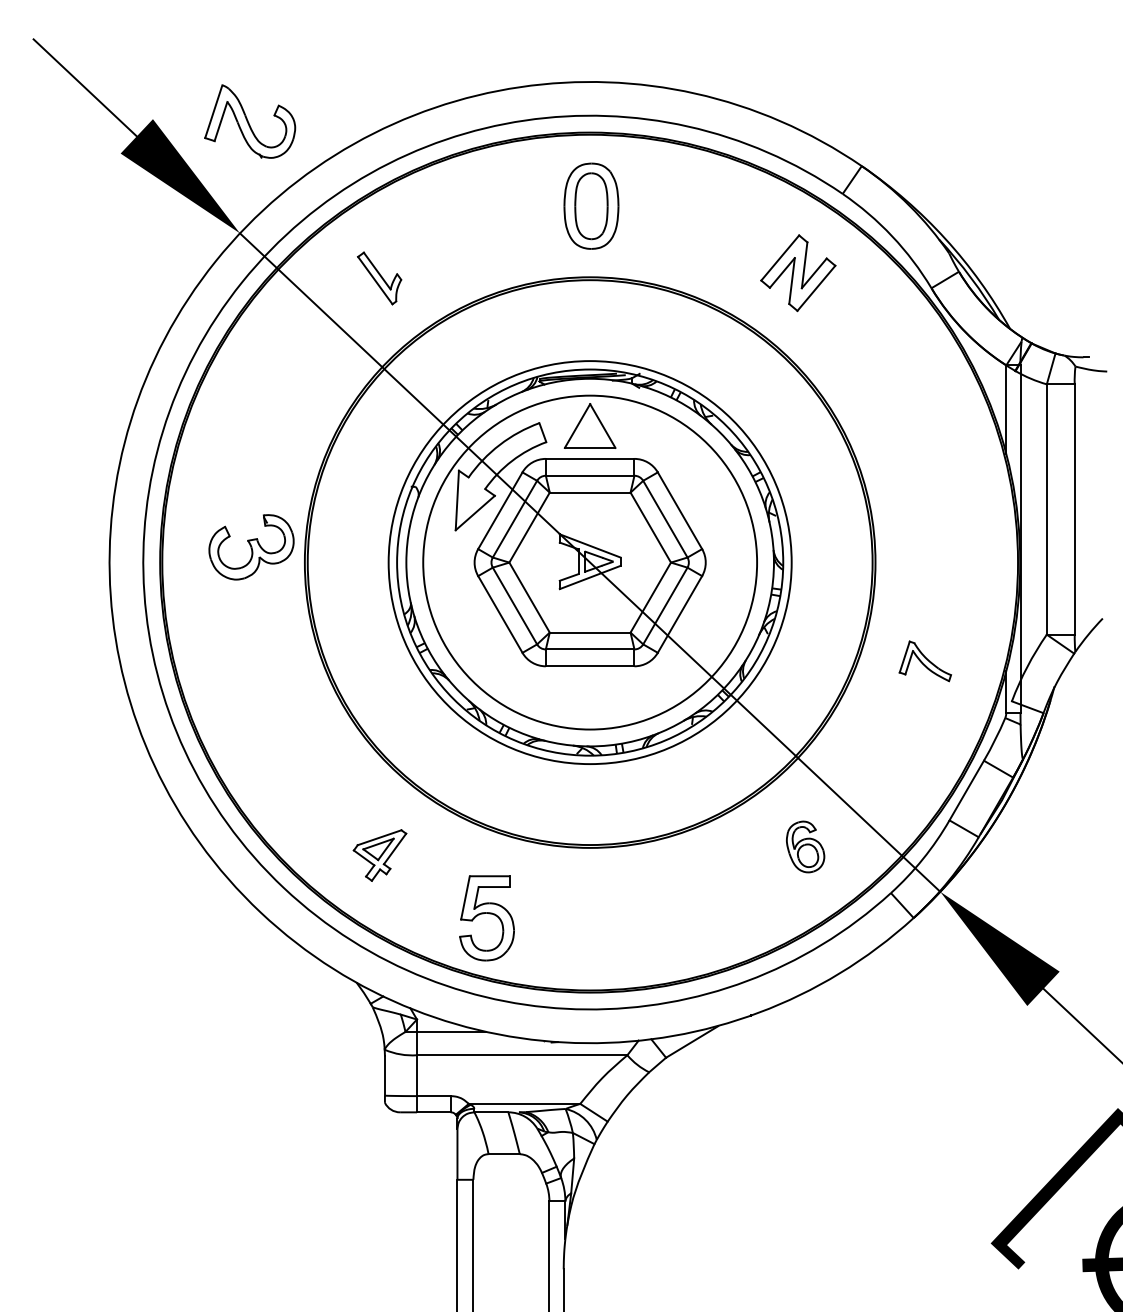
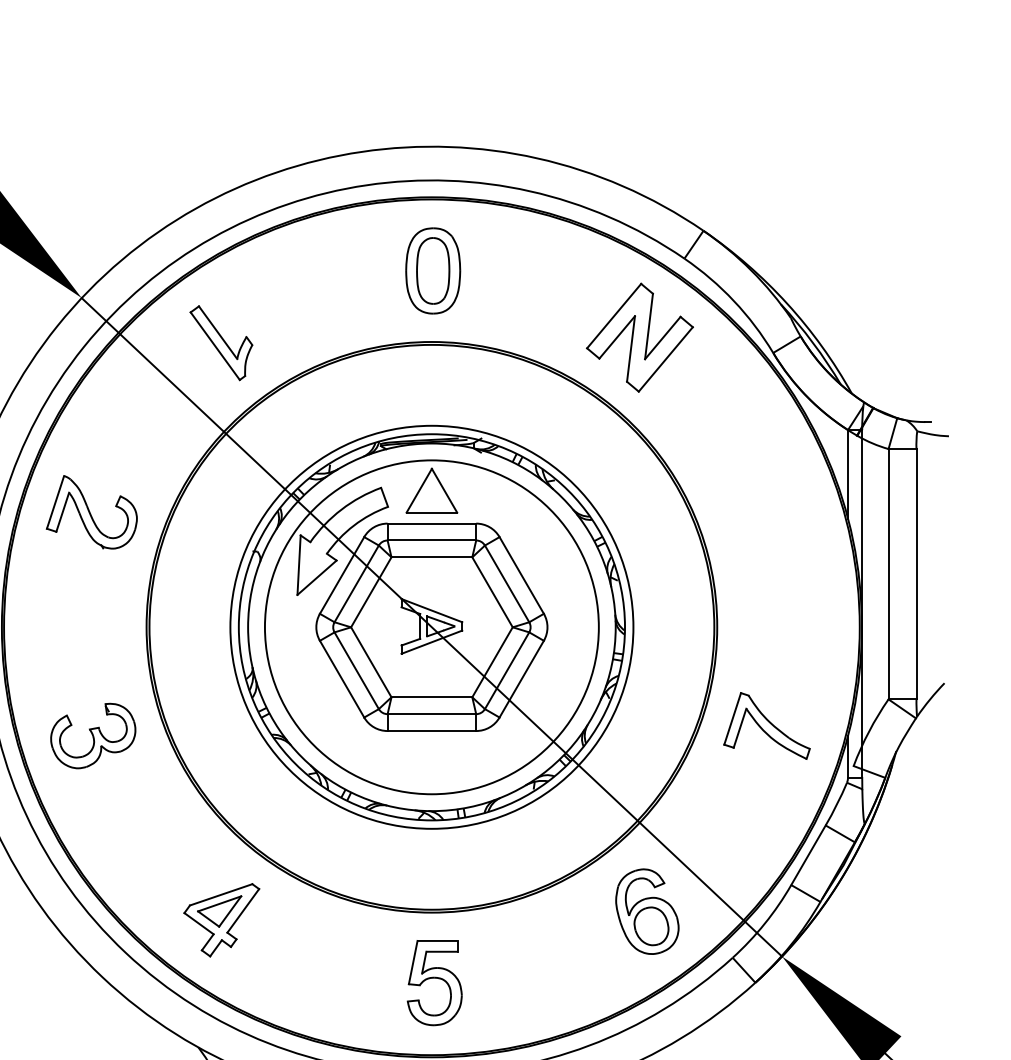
part: (250, 121) -> (92, 512), moved
part: (798, 273) -> (640, 338), size x1.43
part: (379, 278) -> (221, 343), size x1.43
part: (251, 547) -> (93, 736), moved
part: (925, 661) -> (767, 726), size x1.67
part: (805, 846) -> (647, 911), size x1.67
part: (379, 855) -> (221, 920), size x1.43
part: (486, 918) -> (434, 983), moved

